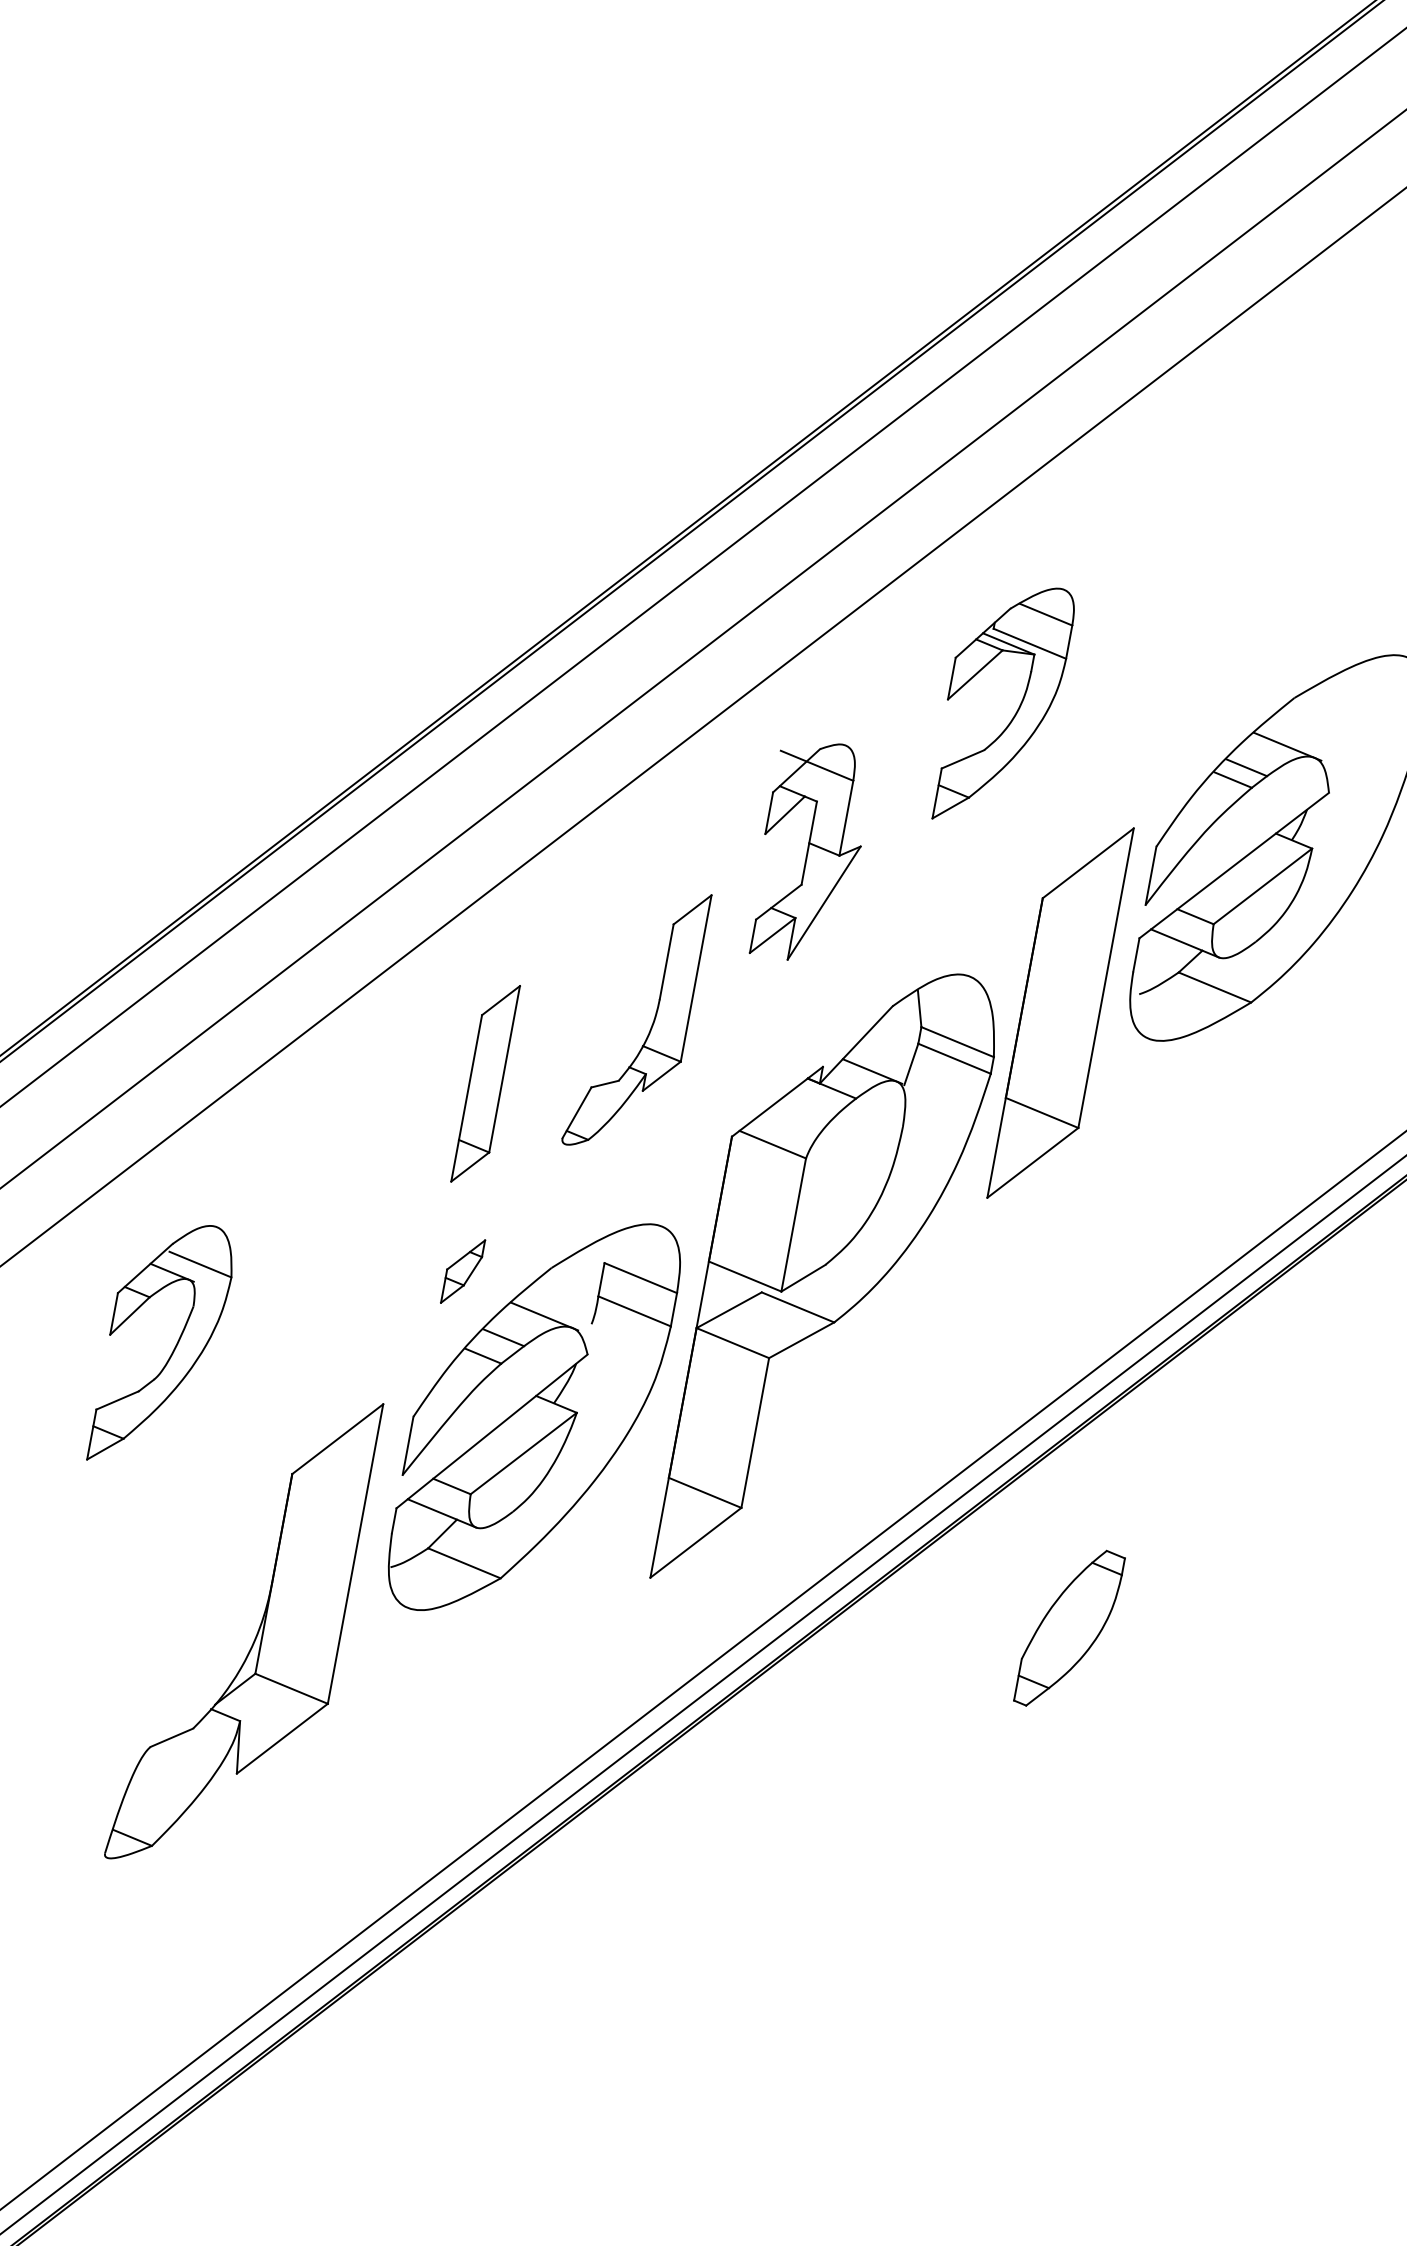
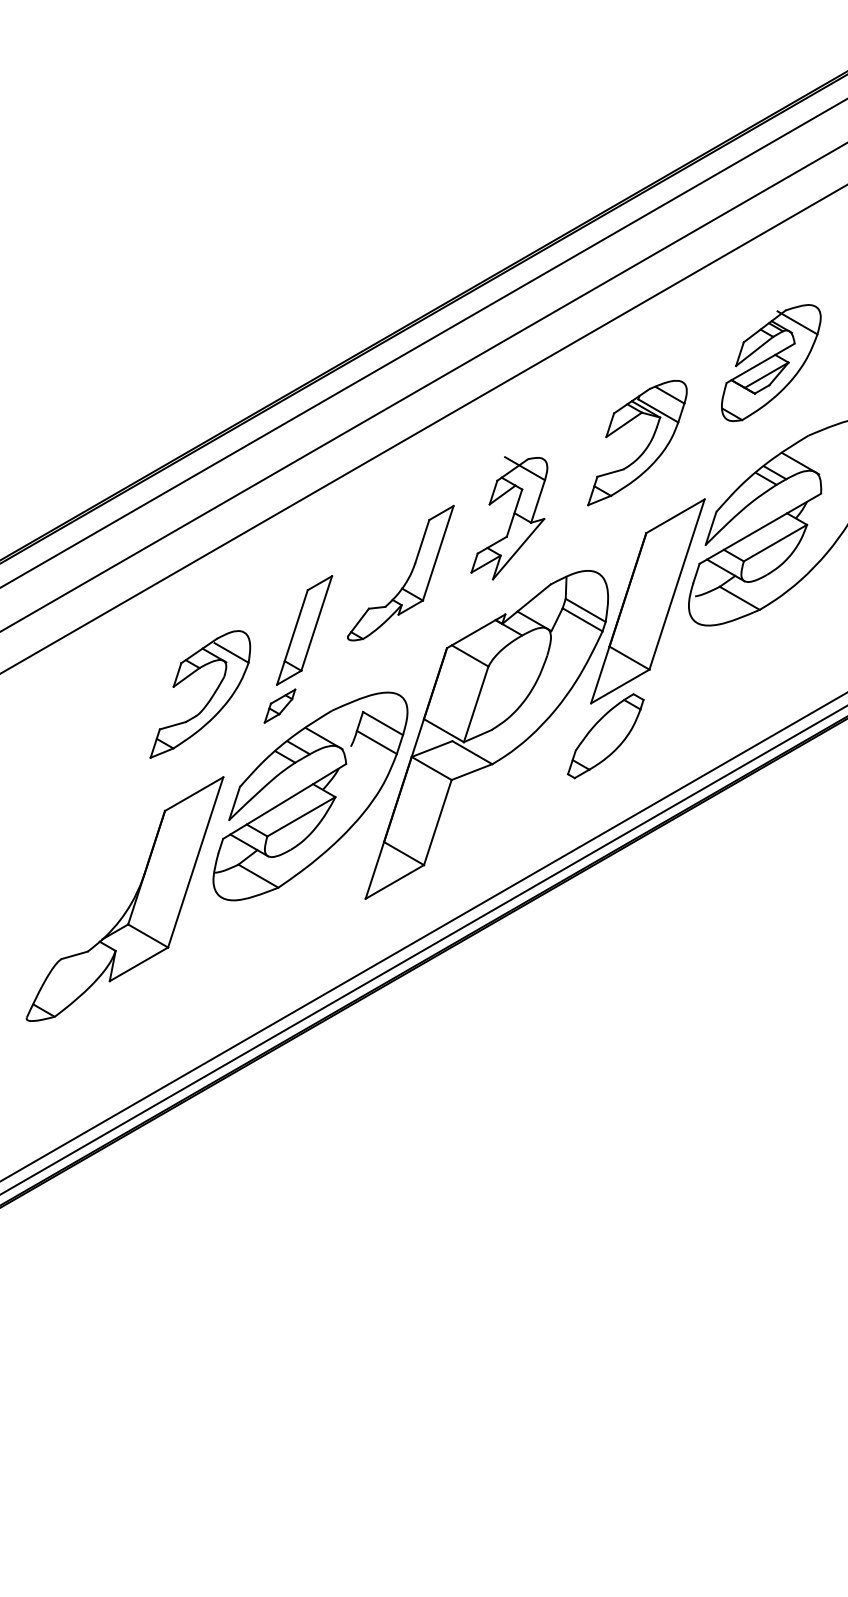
part: (1216, 584) -> (771, 363), added
part: (1015, 711) -> (644, 449), moved
part: (801, 853) -> (509, 518), moved
part: (485, 1083) -> (304, 630), moved
part: (172, 1350) -> (208, 700), moved
part: (1068, 1628) -> (605, 736), moved

